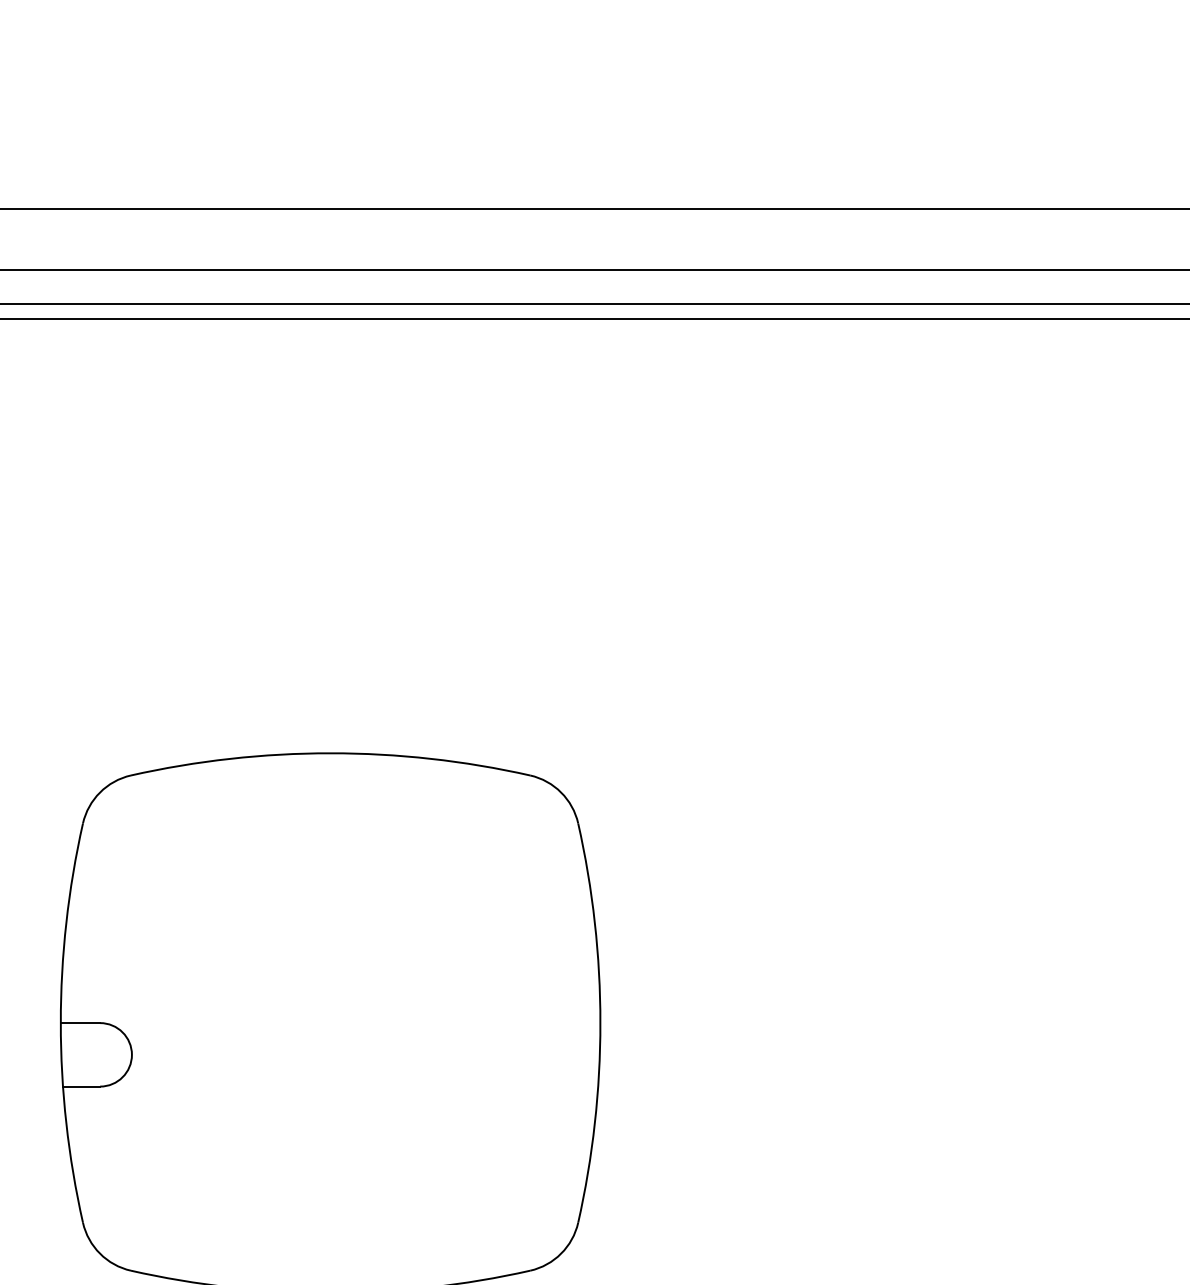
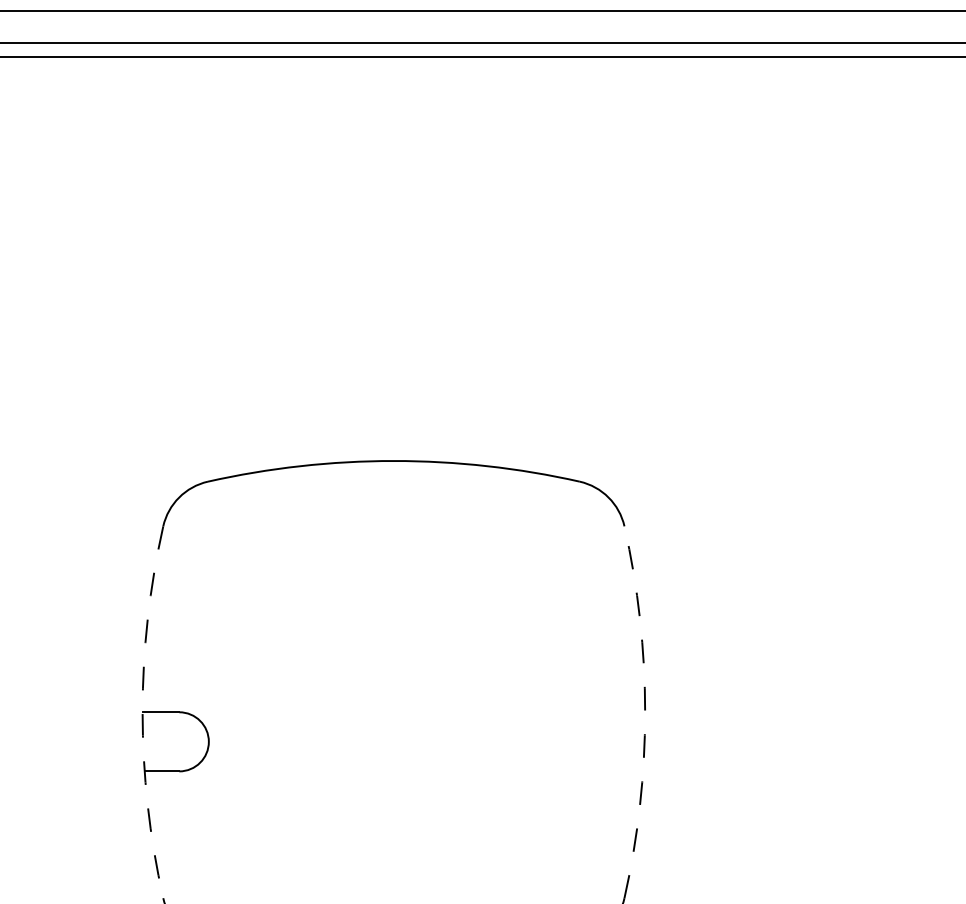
arc: (60, 1023) -> (142, 712), solid -> dashed
arc: (600, 1023) -> (645, 712), solid -> dashed

